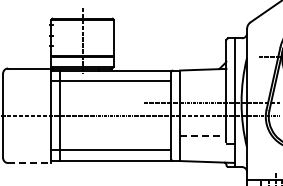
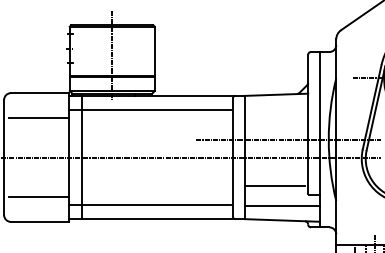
line: (28, 86) -> (38, 117), added
line: (202, 136) -> (275, 185), dashed -> solid
line: (28, 144) -> (38, 196), added
line: (207, 151) -> (282, 206), added
line: (30, 163) -> (41, 222), dashed -> solid

